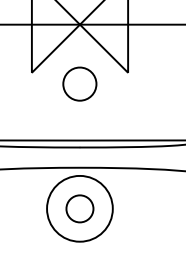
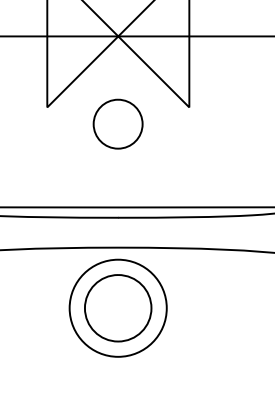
part: (79, 208) -> (117, 307), size x1.67

